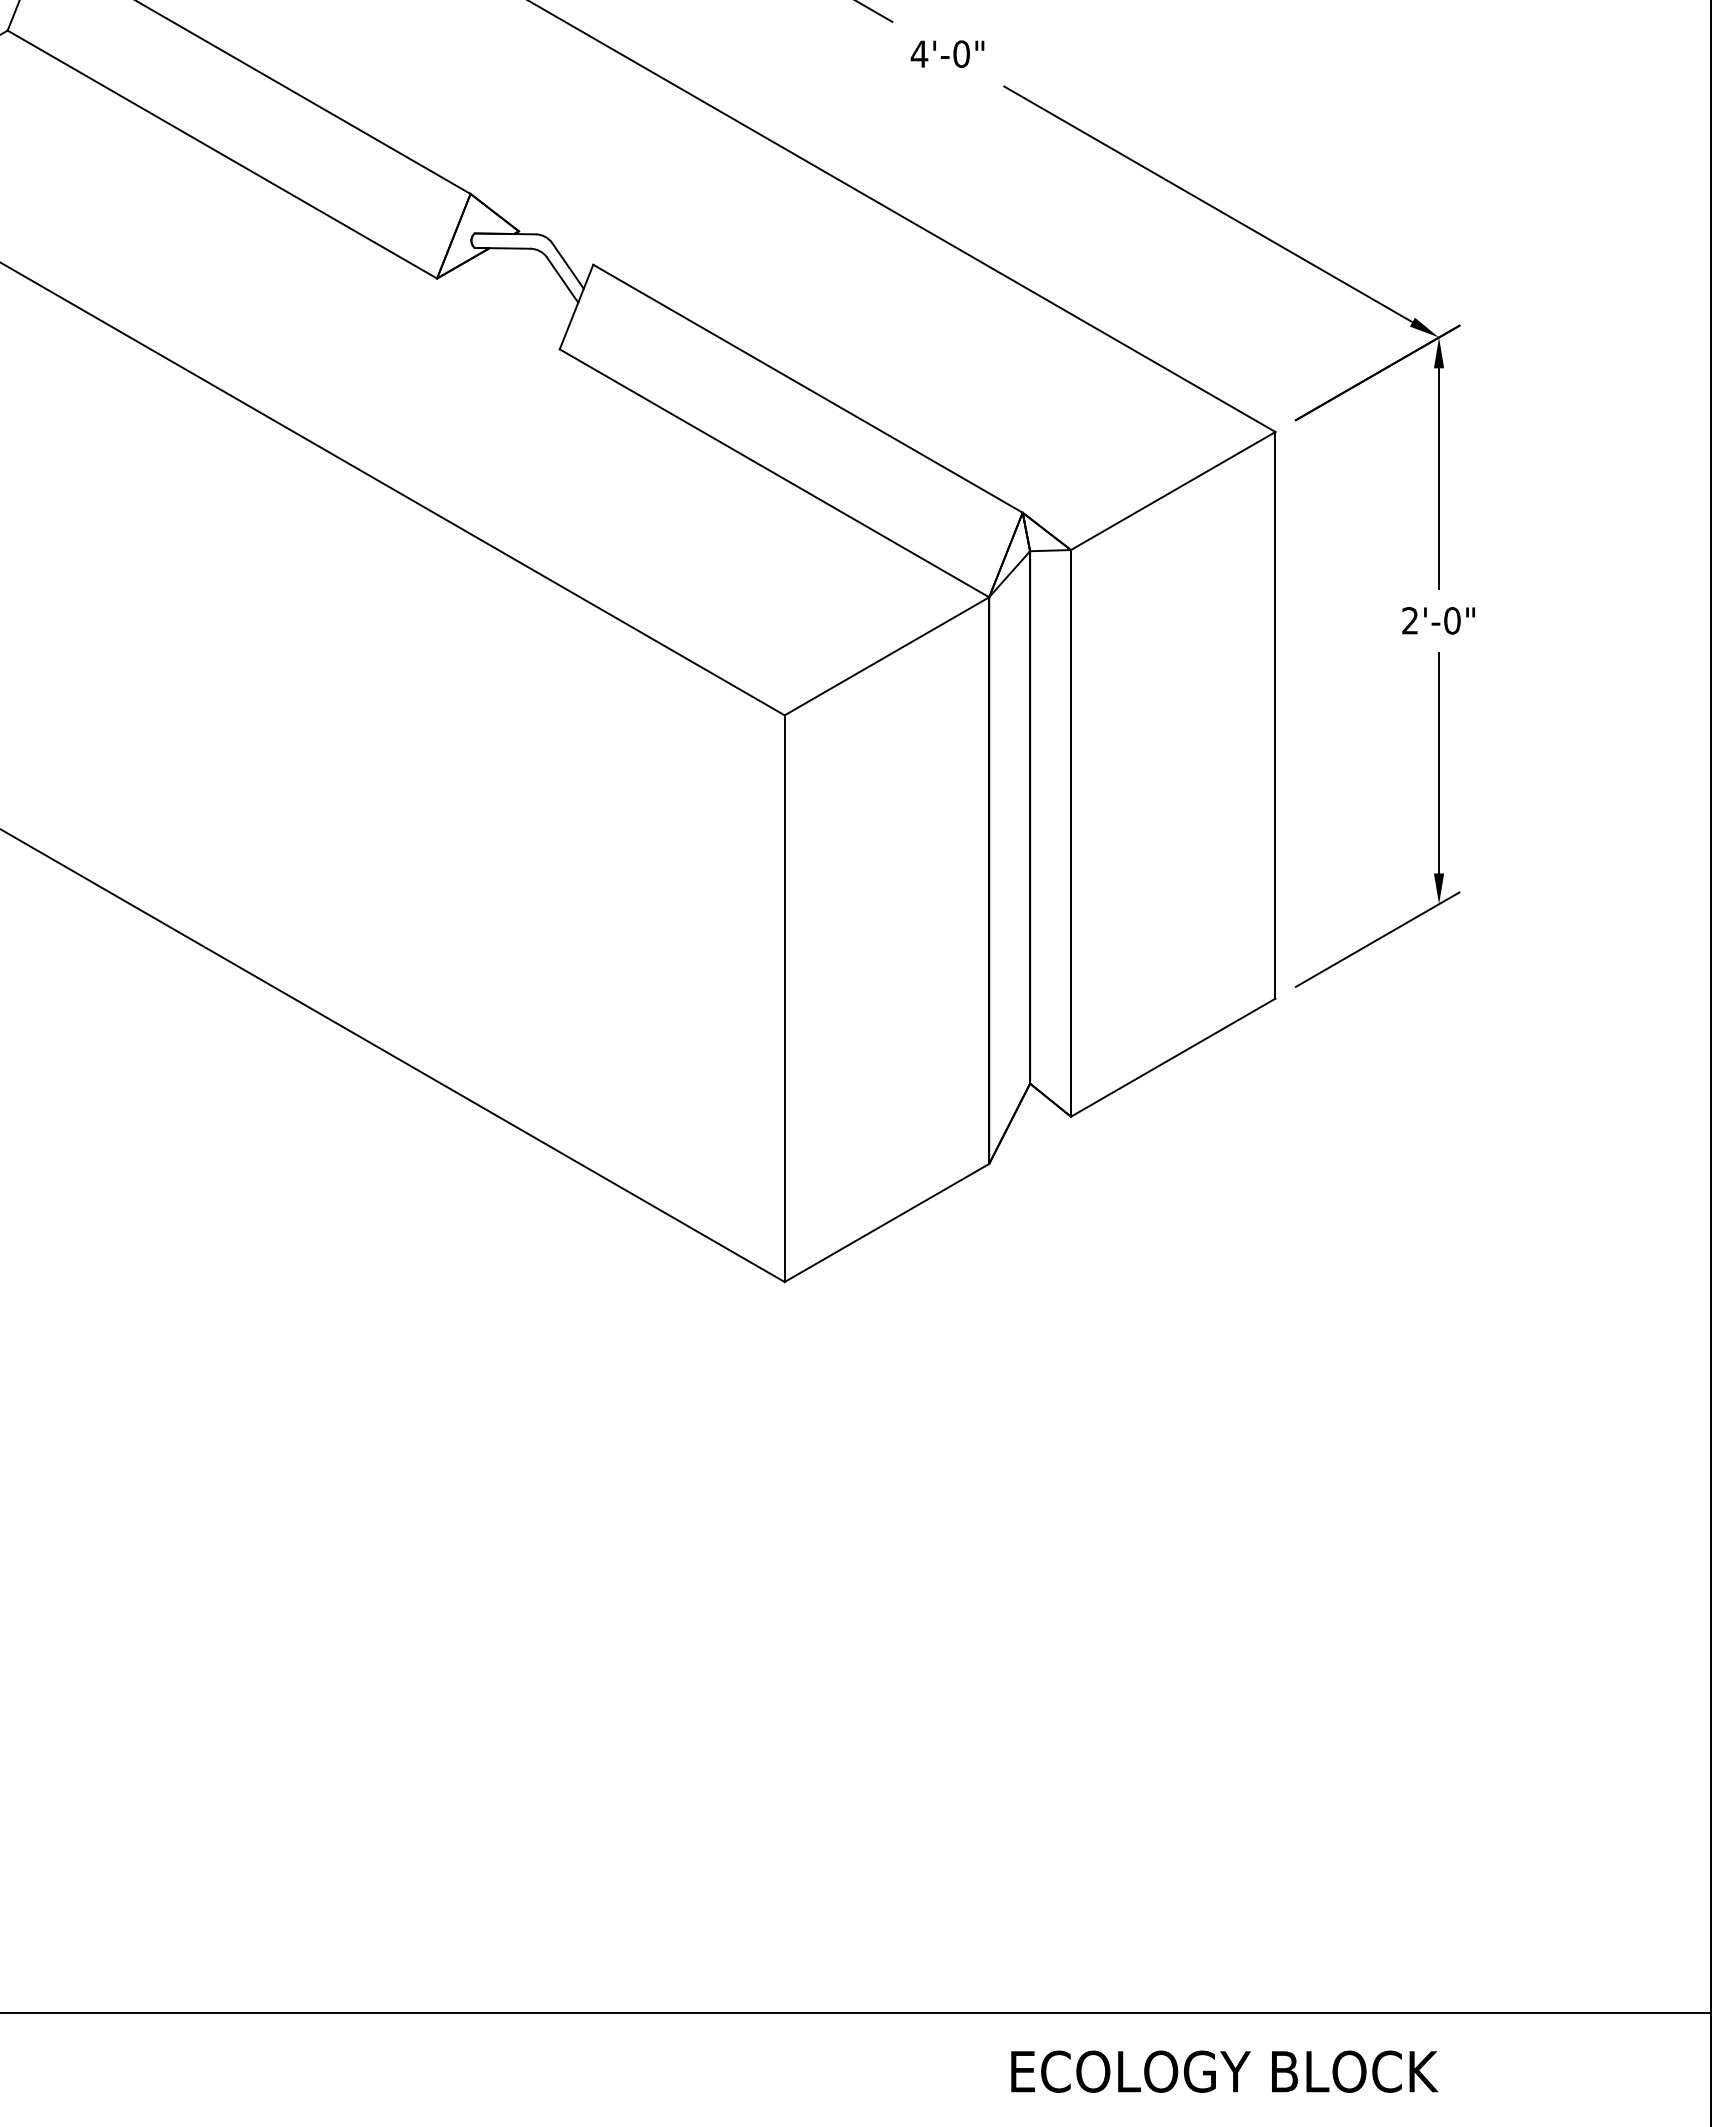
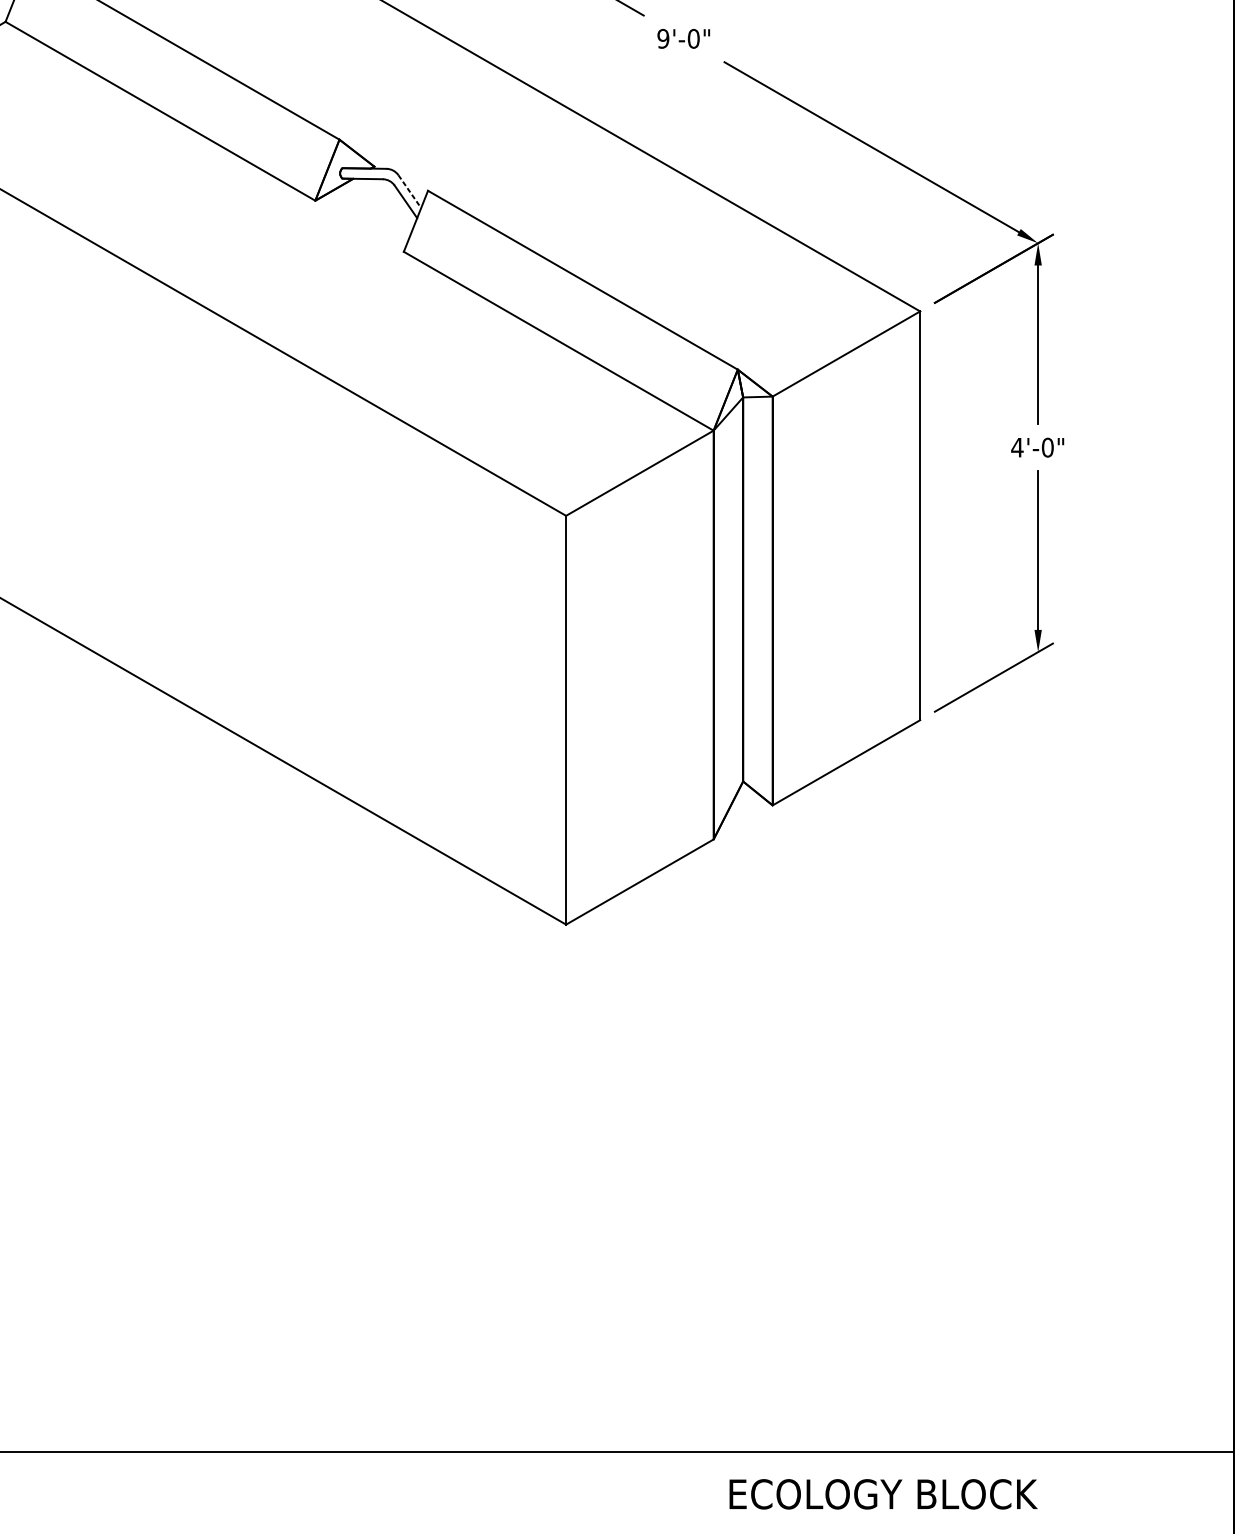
text: (919, 53) -> (663, 38), 4'-0" -> 9'-0"
line: (568, 265) -> (410, 191), solid -> dashed
text: (1409, 620) -> (1016, 447), 2'-0" -> 4'-0"

